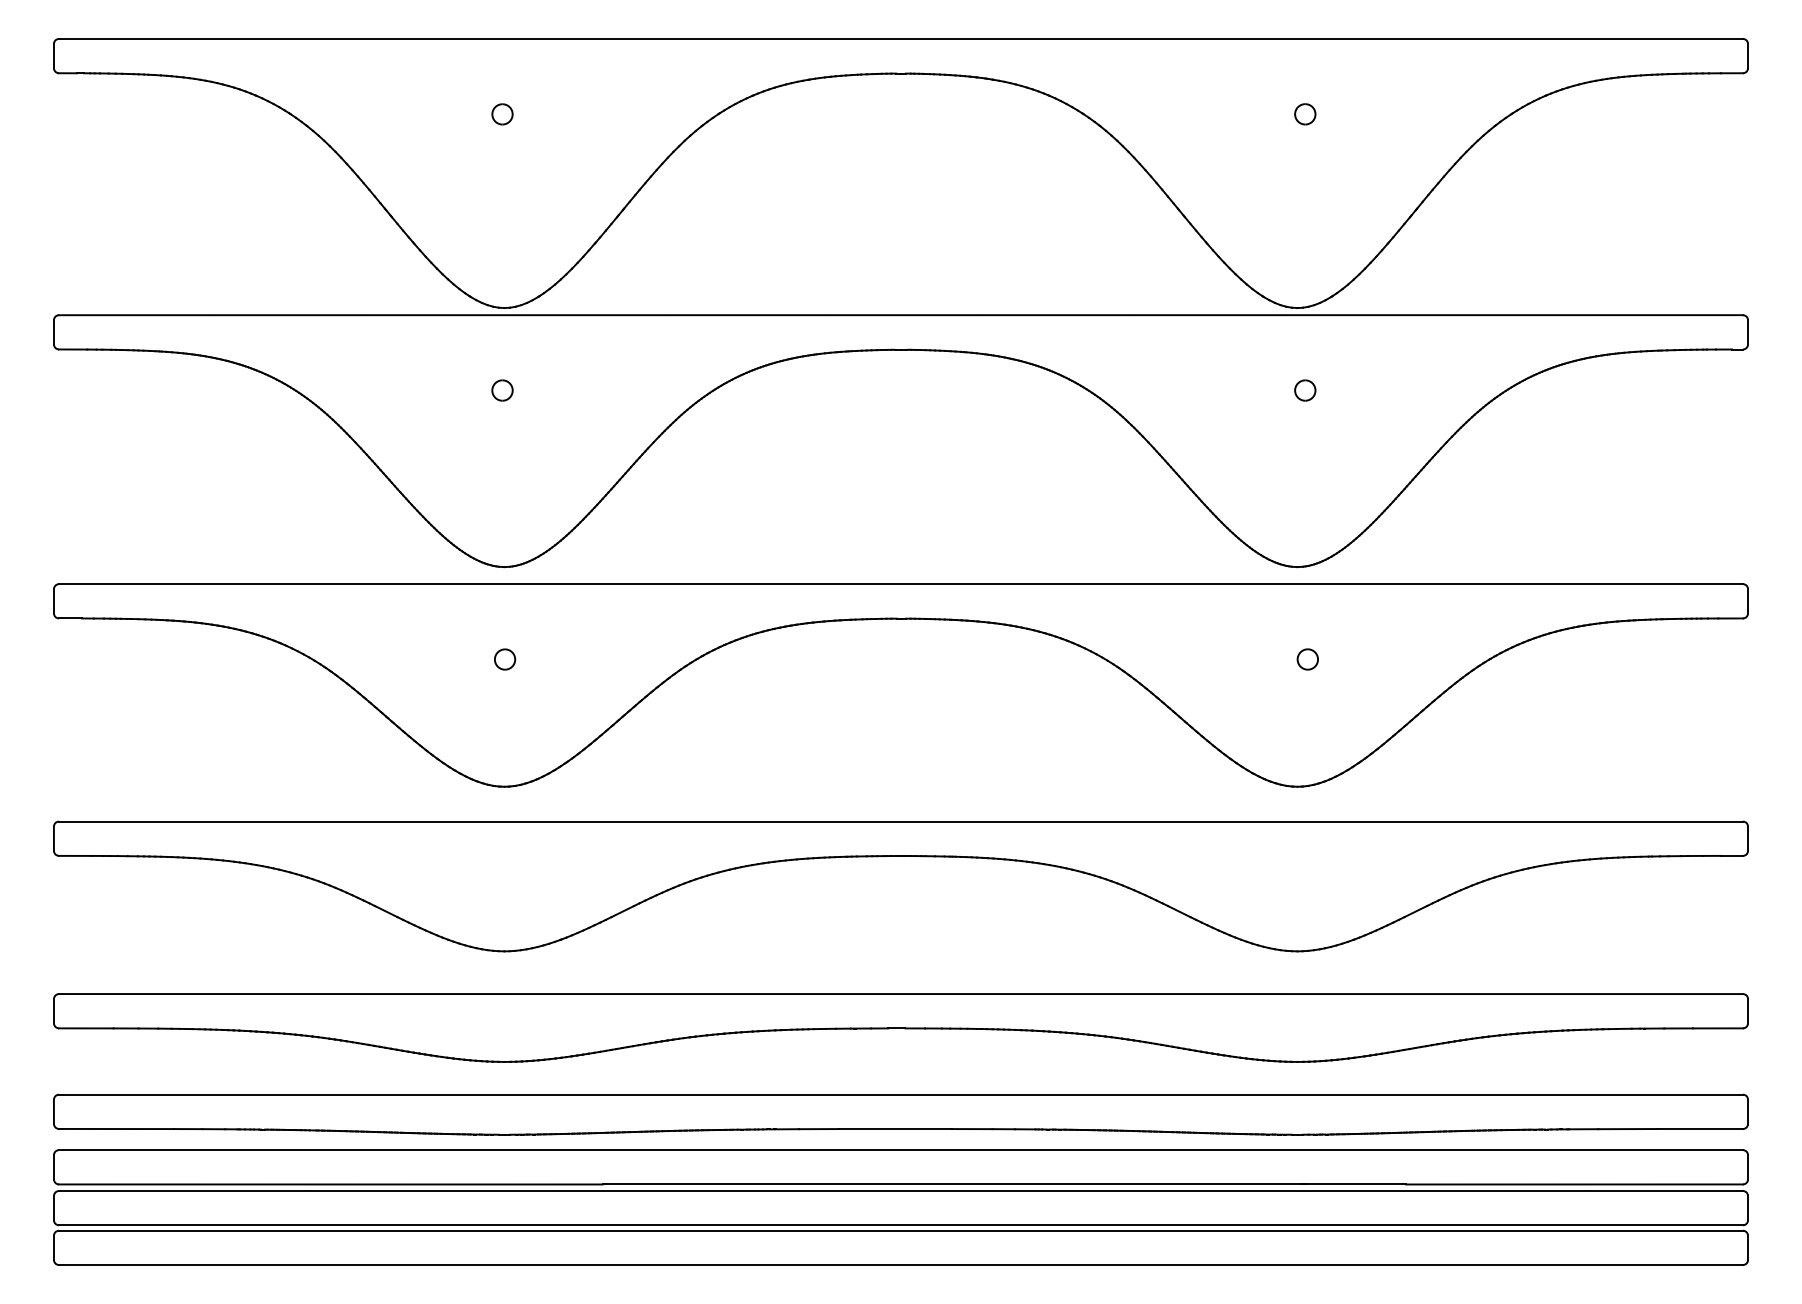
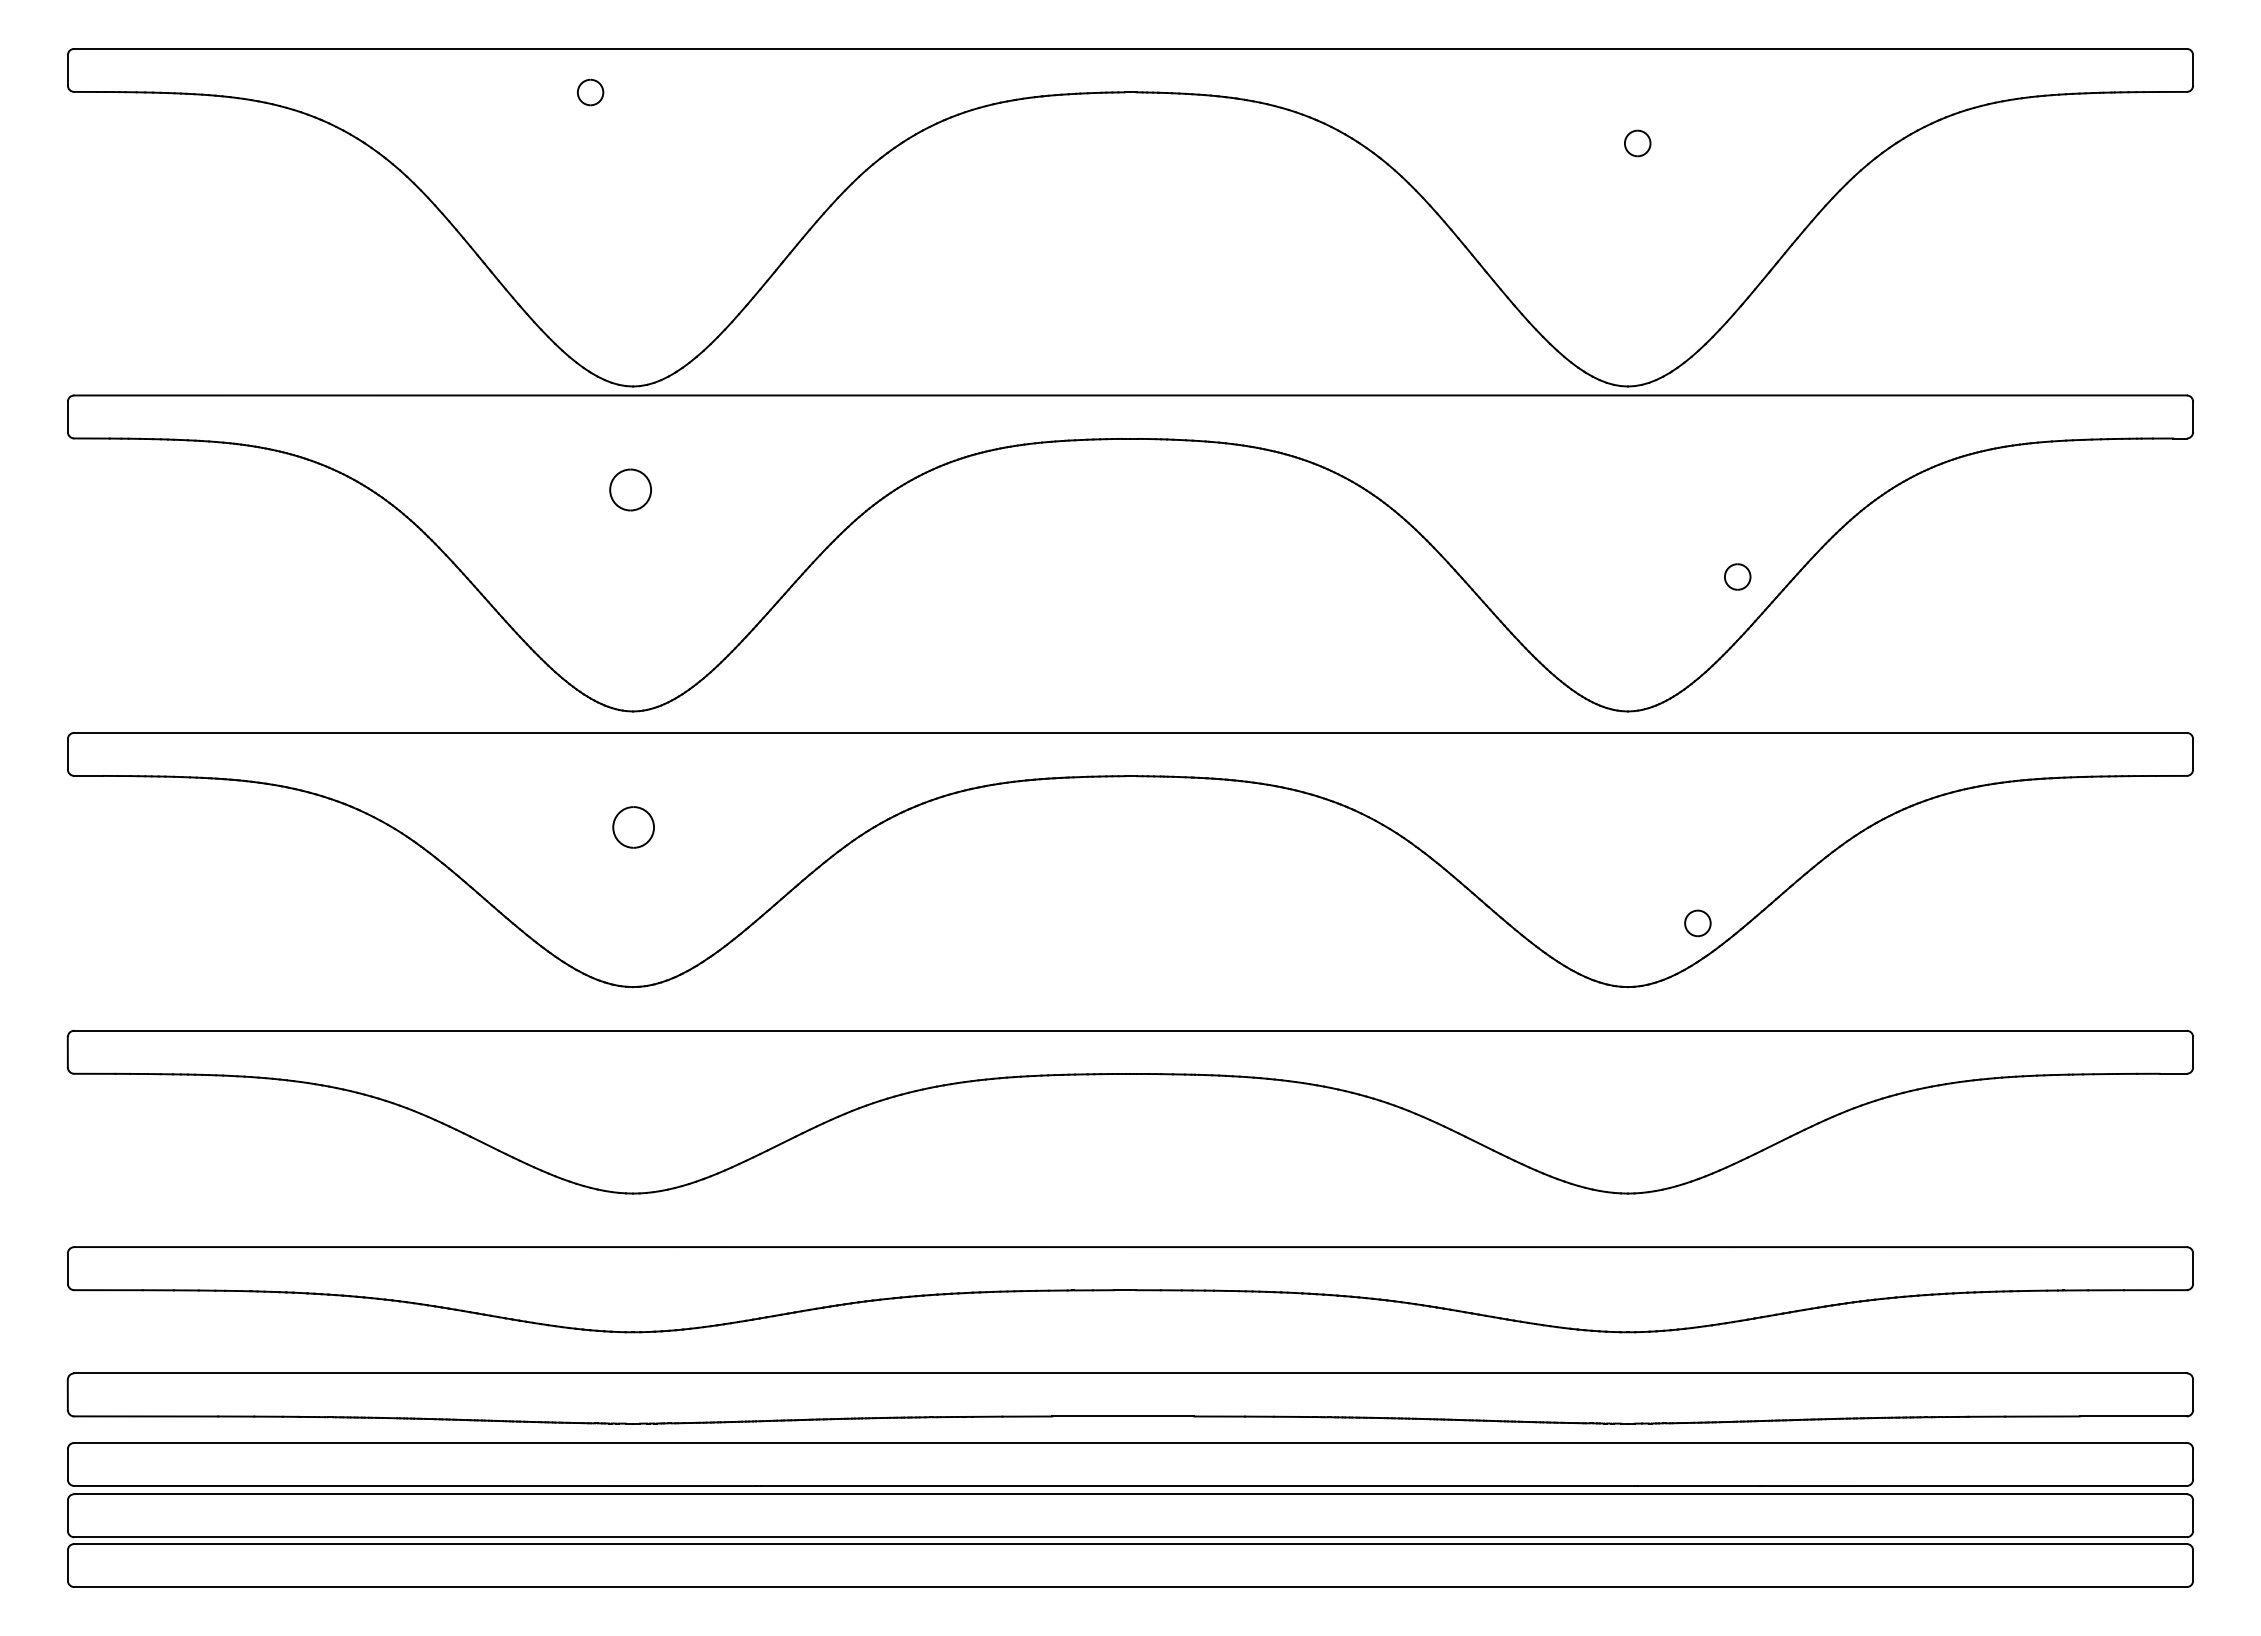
part: (502, 114) -> (590, 92), moved
part: (502, 390) -> (630, 489), size x1.6
part: (1305, 390) -> (1737, 576), moved
part: (504, 659) -> (633, 827), size x1.6
part: (1307, 659) -> (1697, 923), moved

